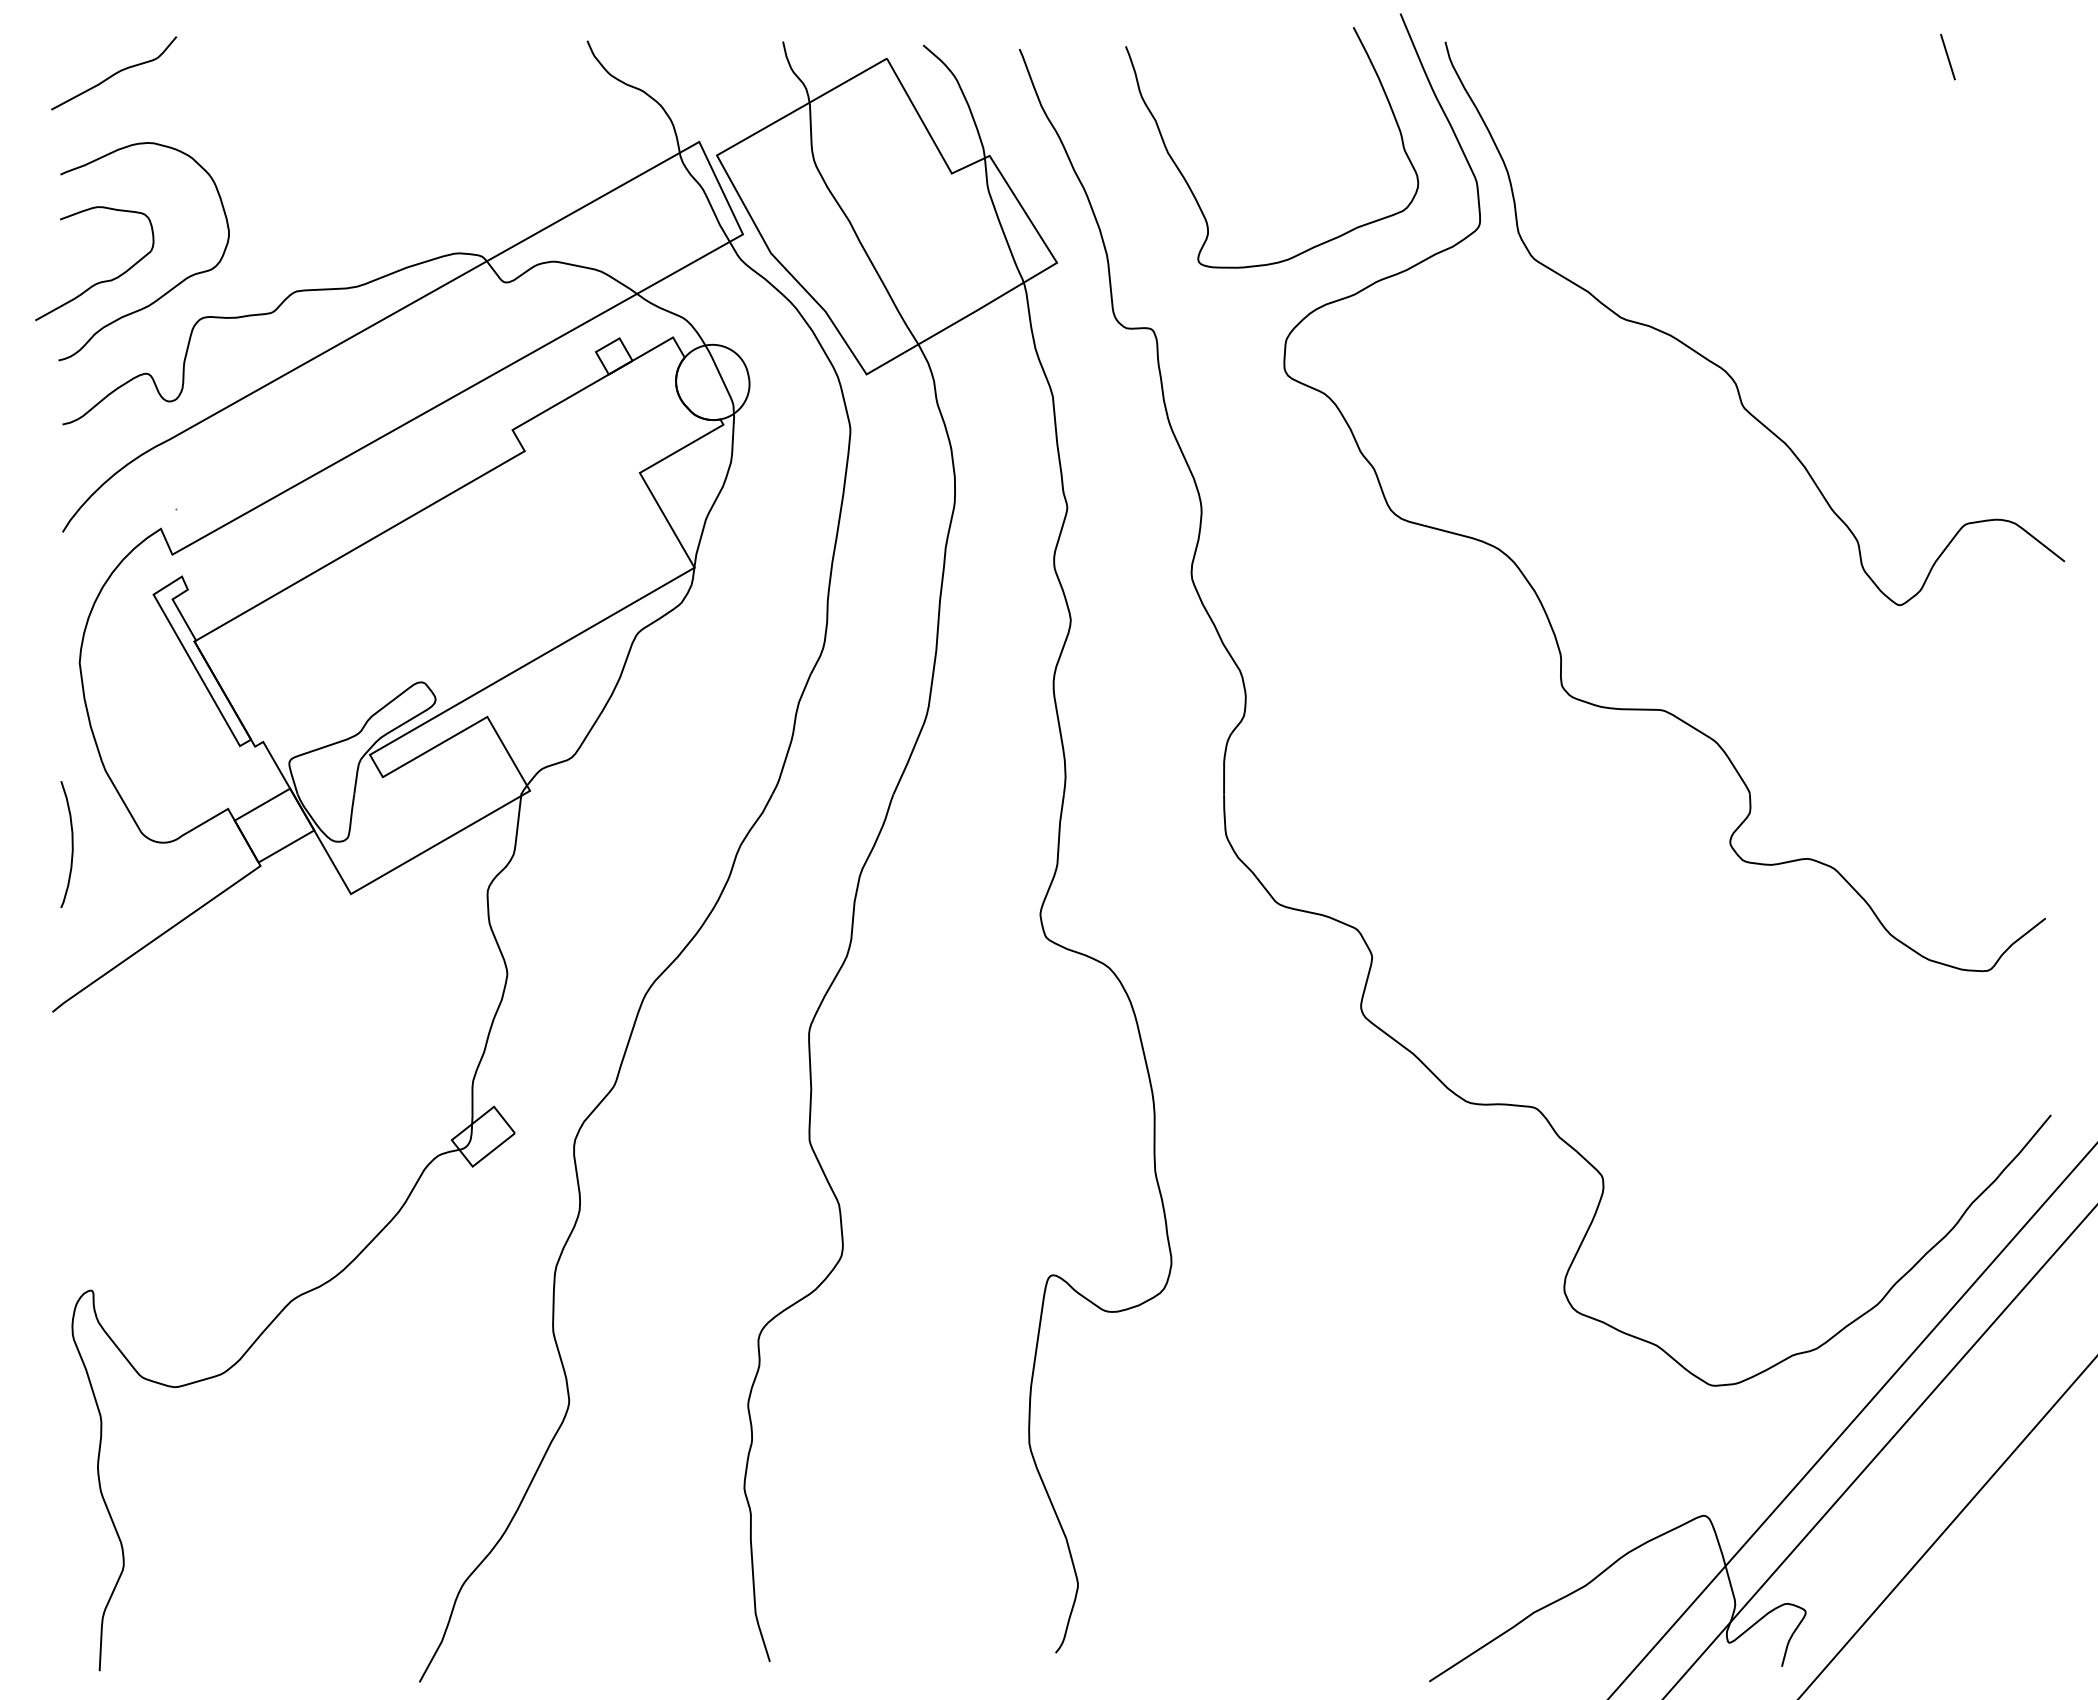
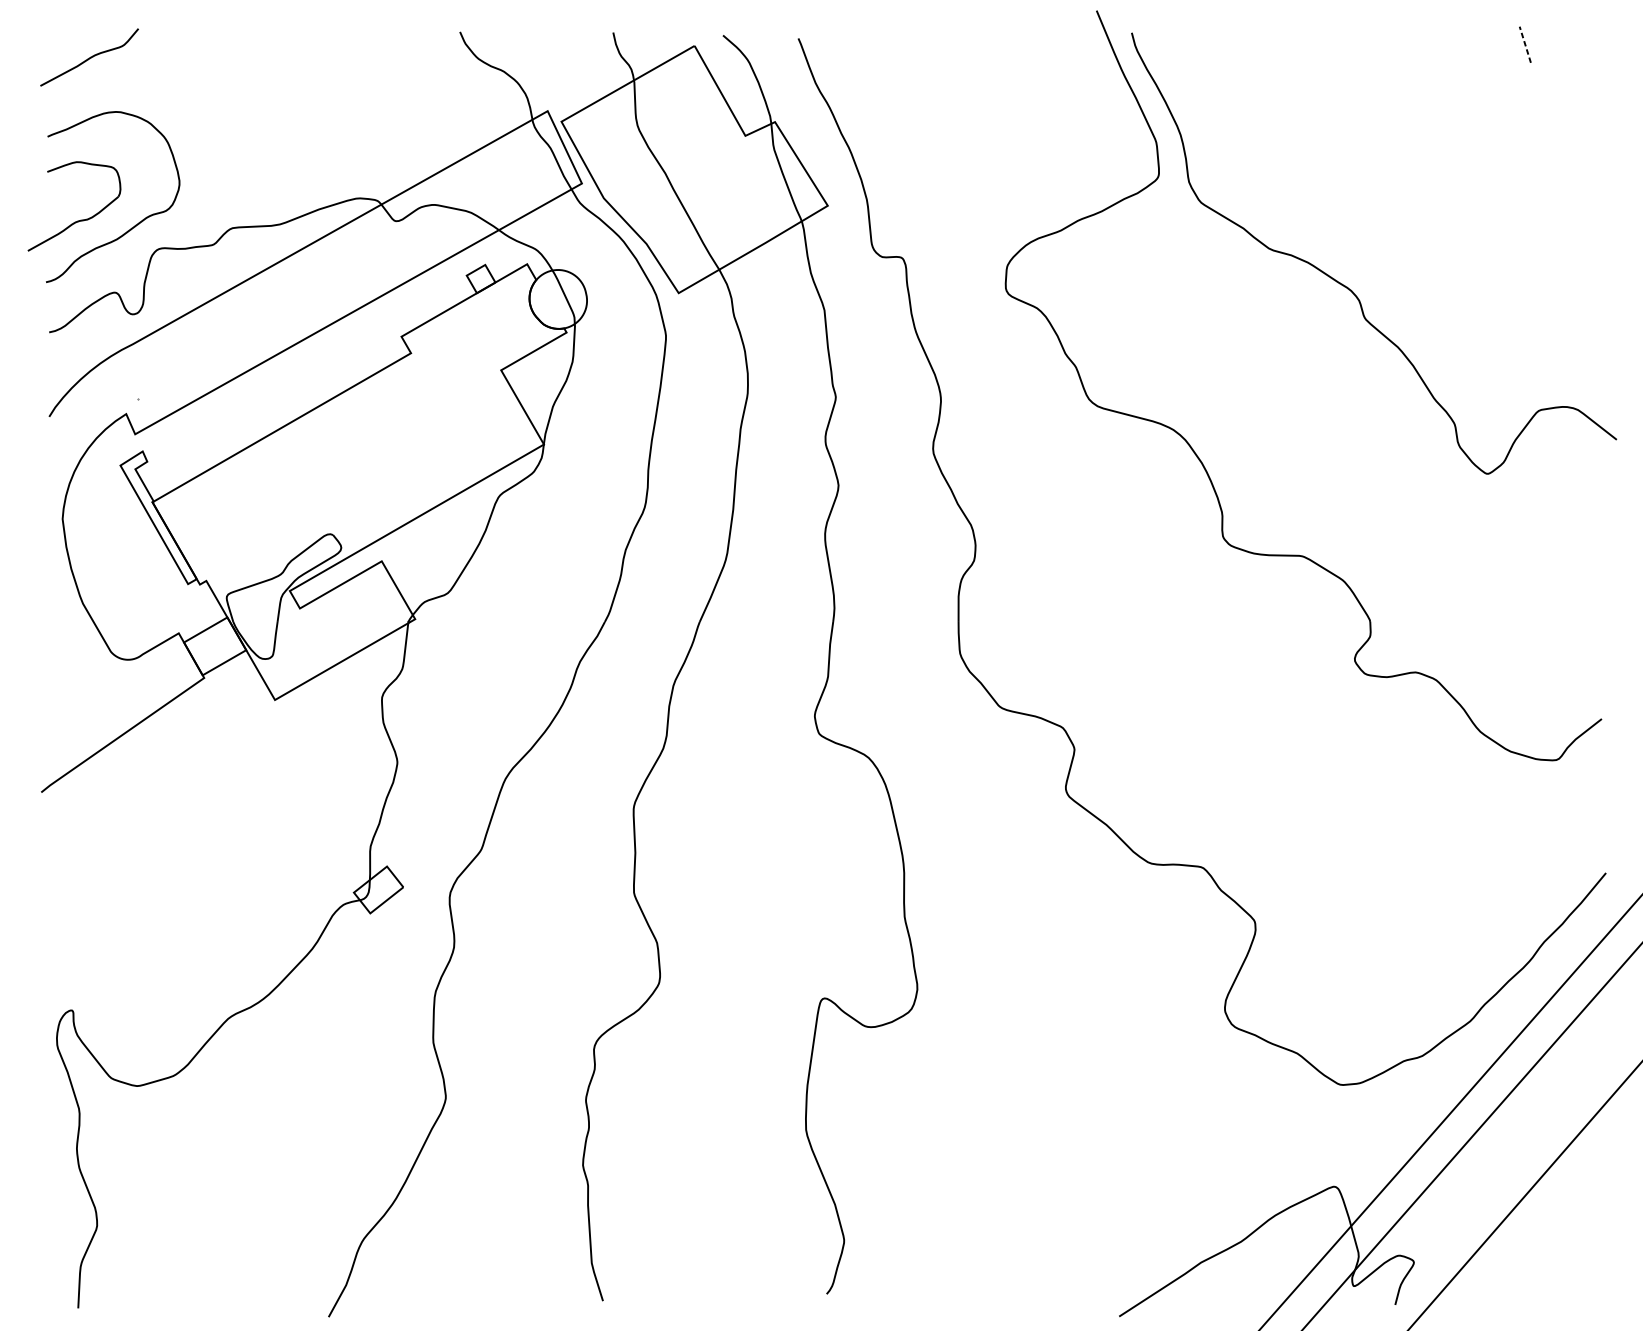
line: (1947, 56) -> (1524, 44), solid -> dashed
curve: (1191, 188) -> (933, 147), removed
curve: (71, 844) -> (56, 661), removed

